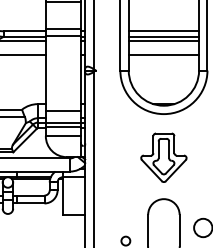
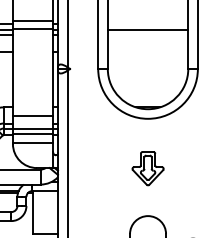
line: (163, 31) -> (147, 24), removed
line: (163, 41) -> (147, 35), removed
line: (163, 55) -> (147, 51), removed
part: (163, 157) -> (147, 168), size x0.6

